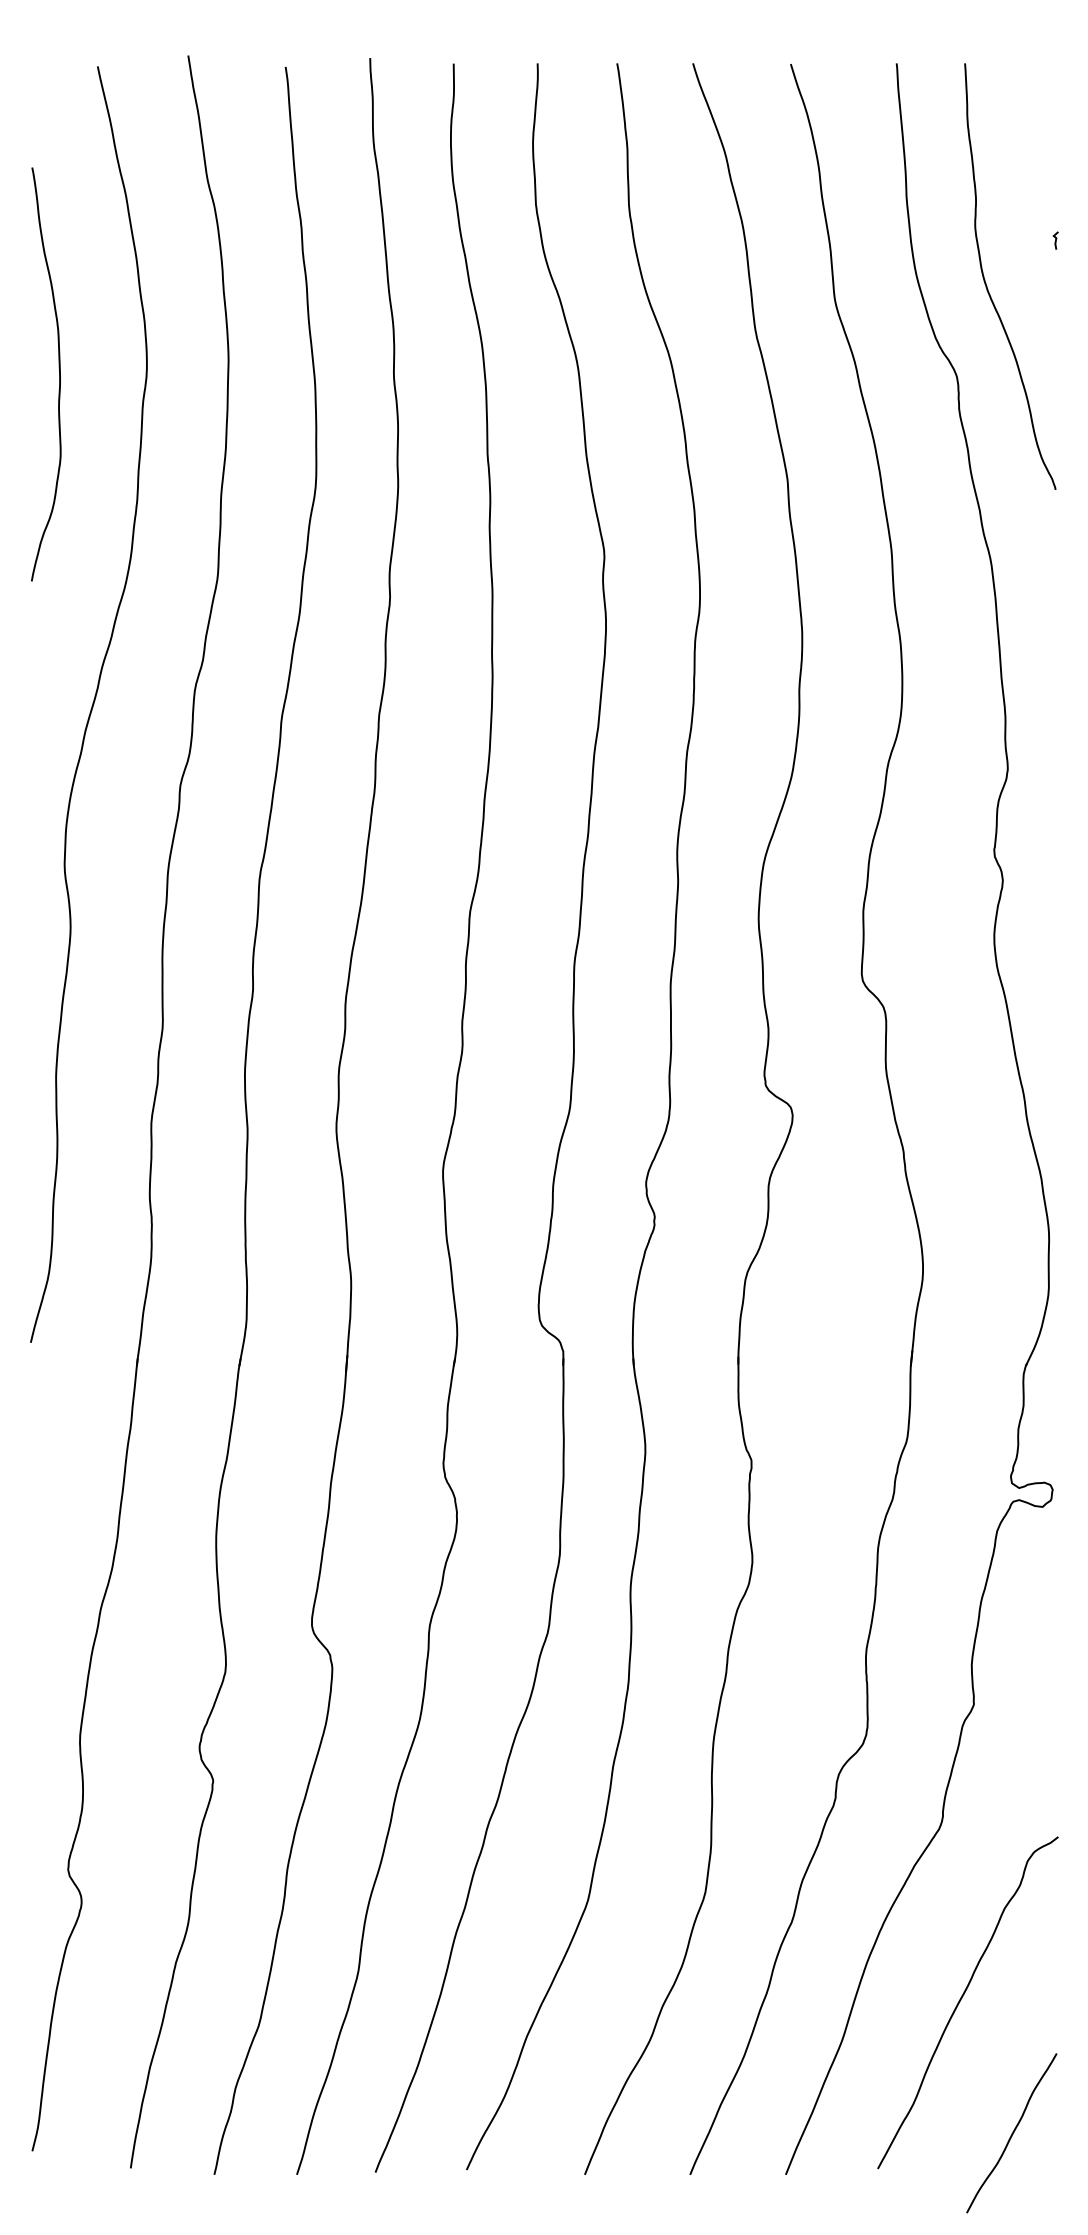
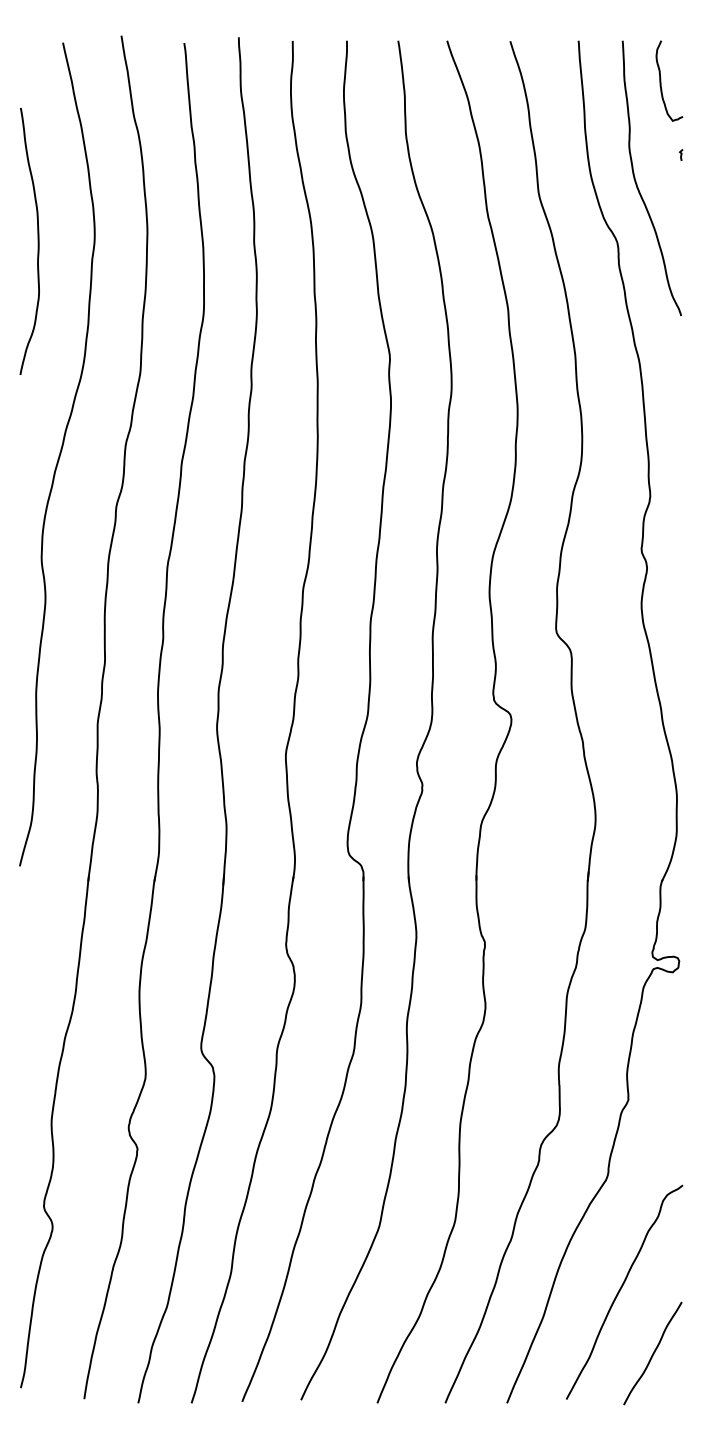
curve: (1025, 124) -> (661, 80), added
curve: (1011, 2133) -> (652, 1353), moved

